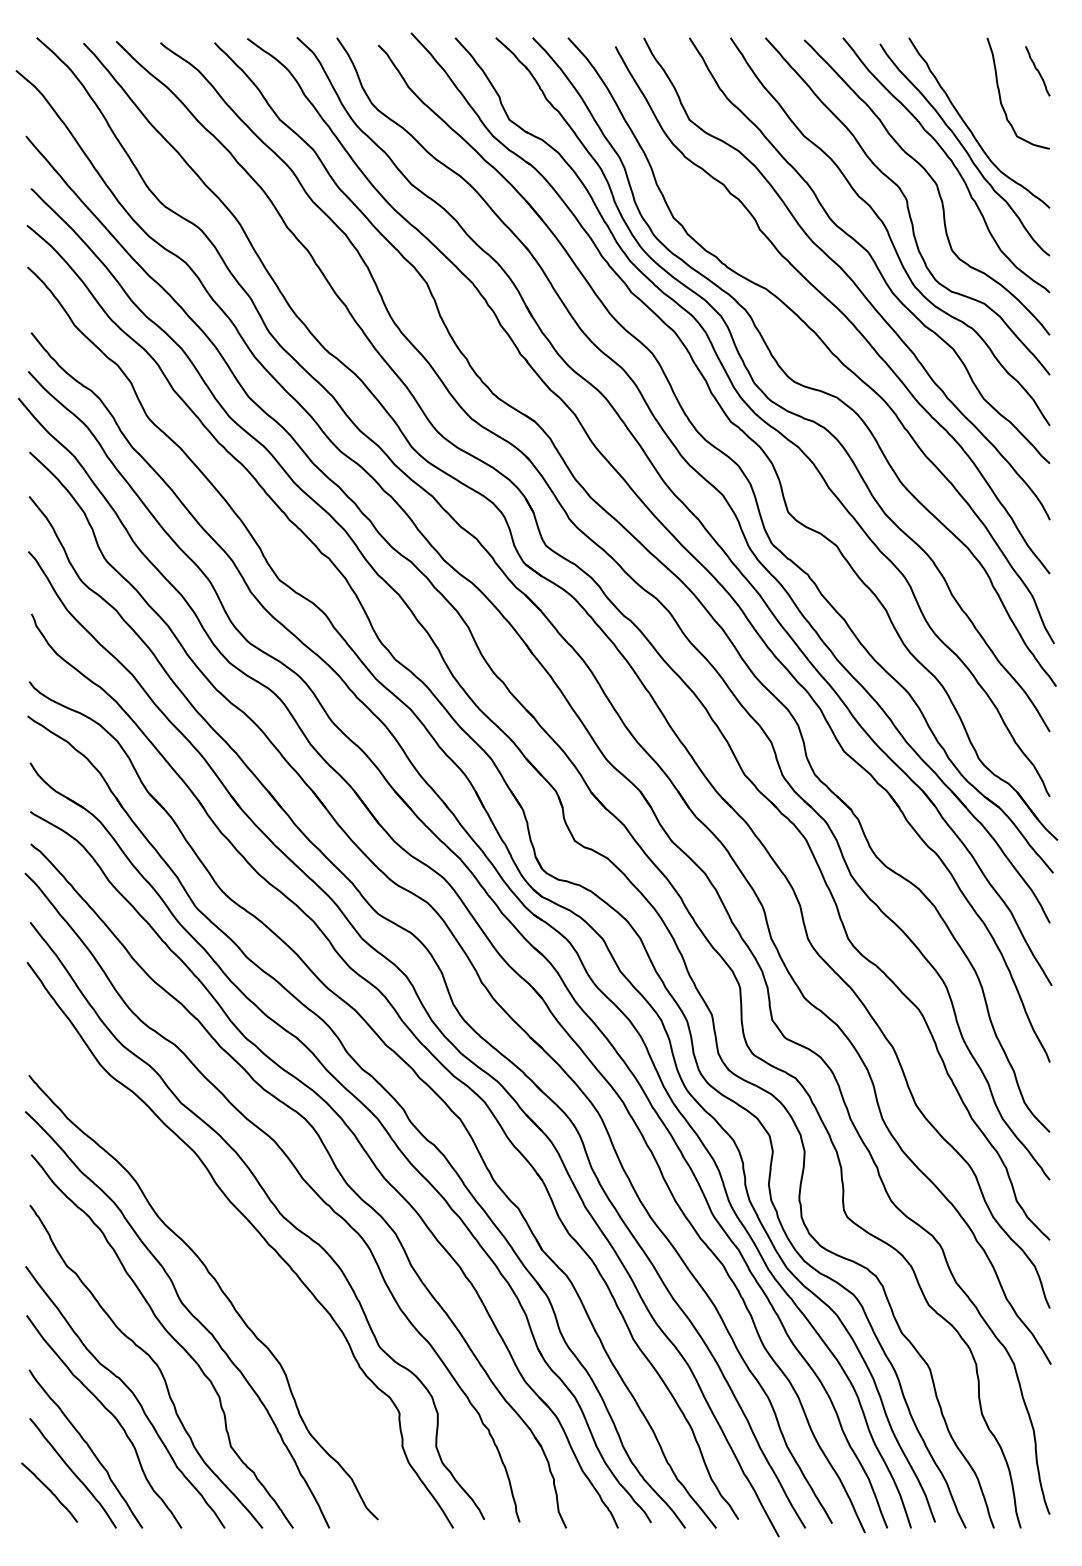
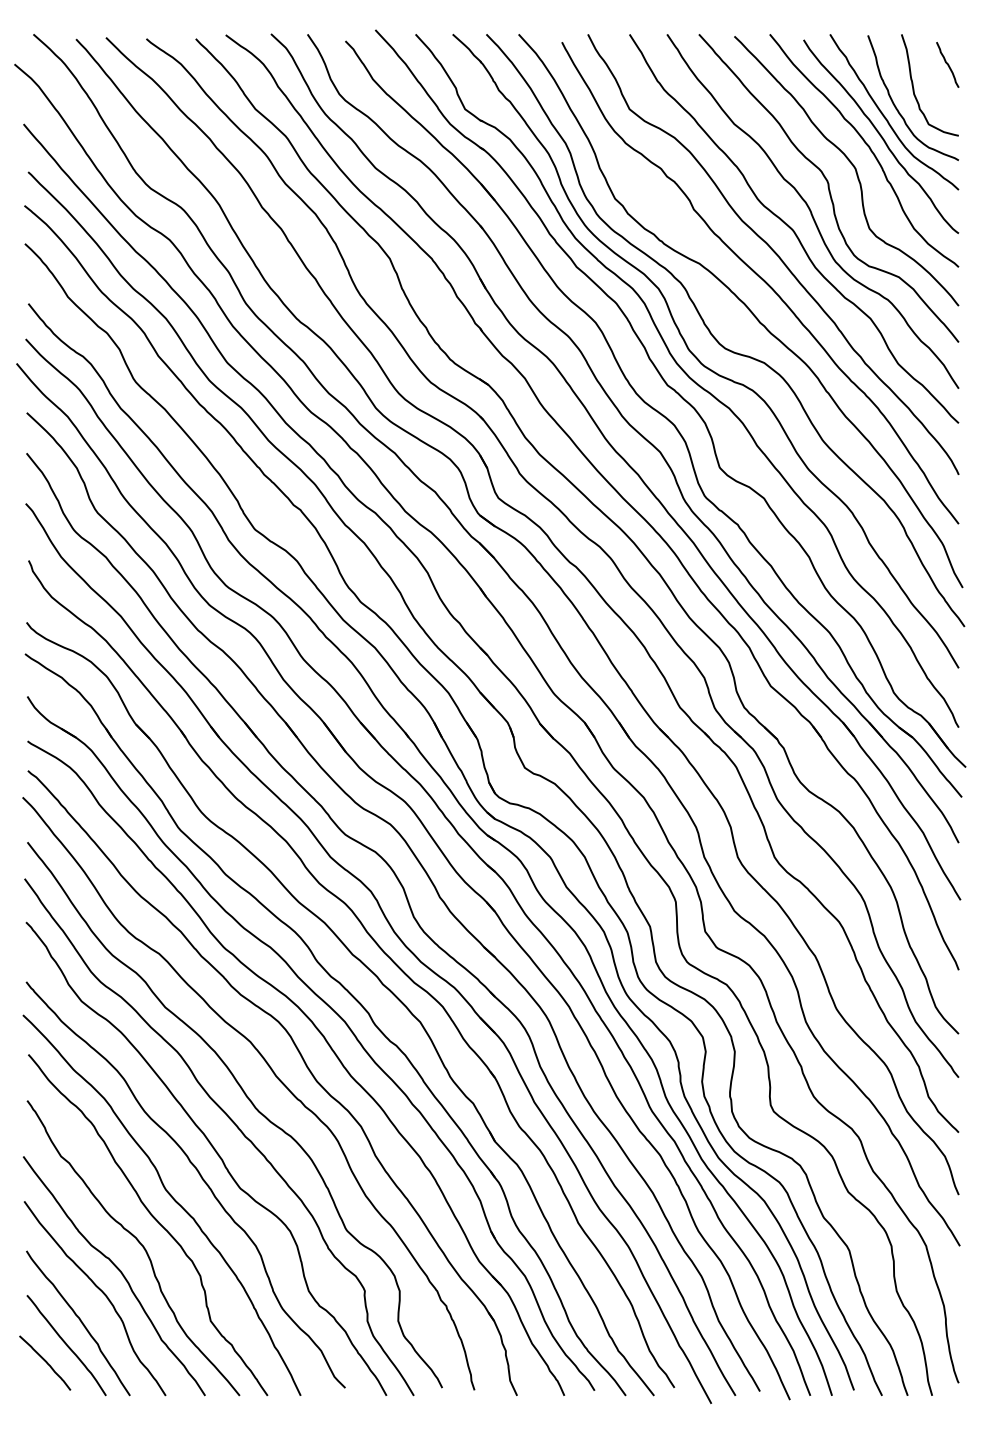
curve: (981, 116) -> (896, 106), added
curve: (236, 1262) -> (215, 1152), added

